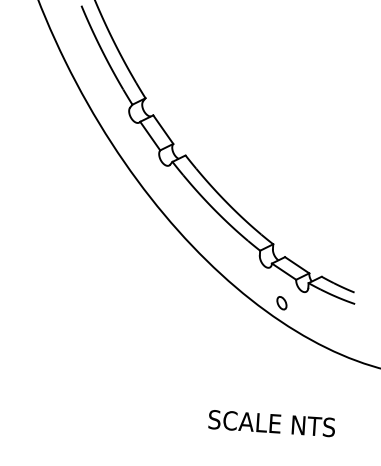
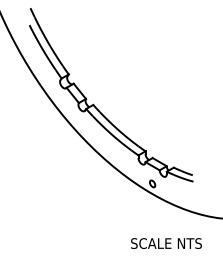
text: (271, 423) -> (166, 243), moved

